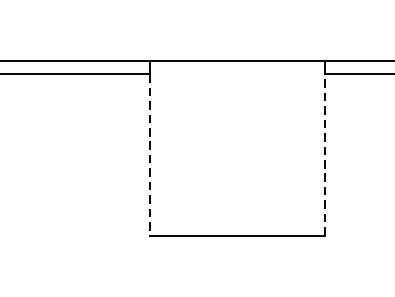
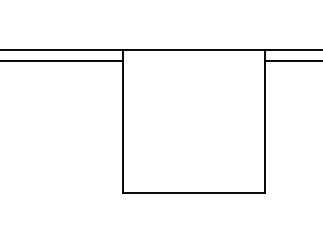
line: (324, 154) -> (265, 126), dashed -> solid
line: (149, 155) -> (122, 127), dashed -> solid

